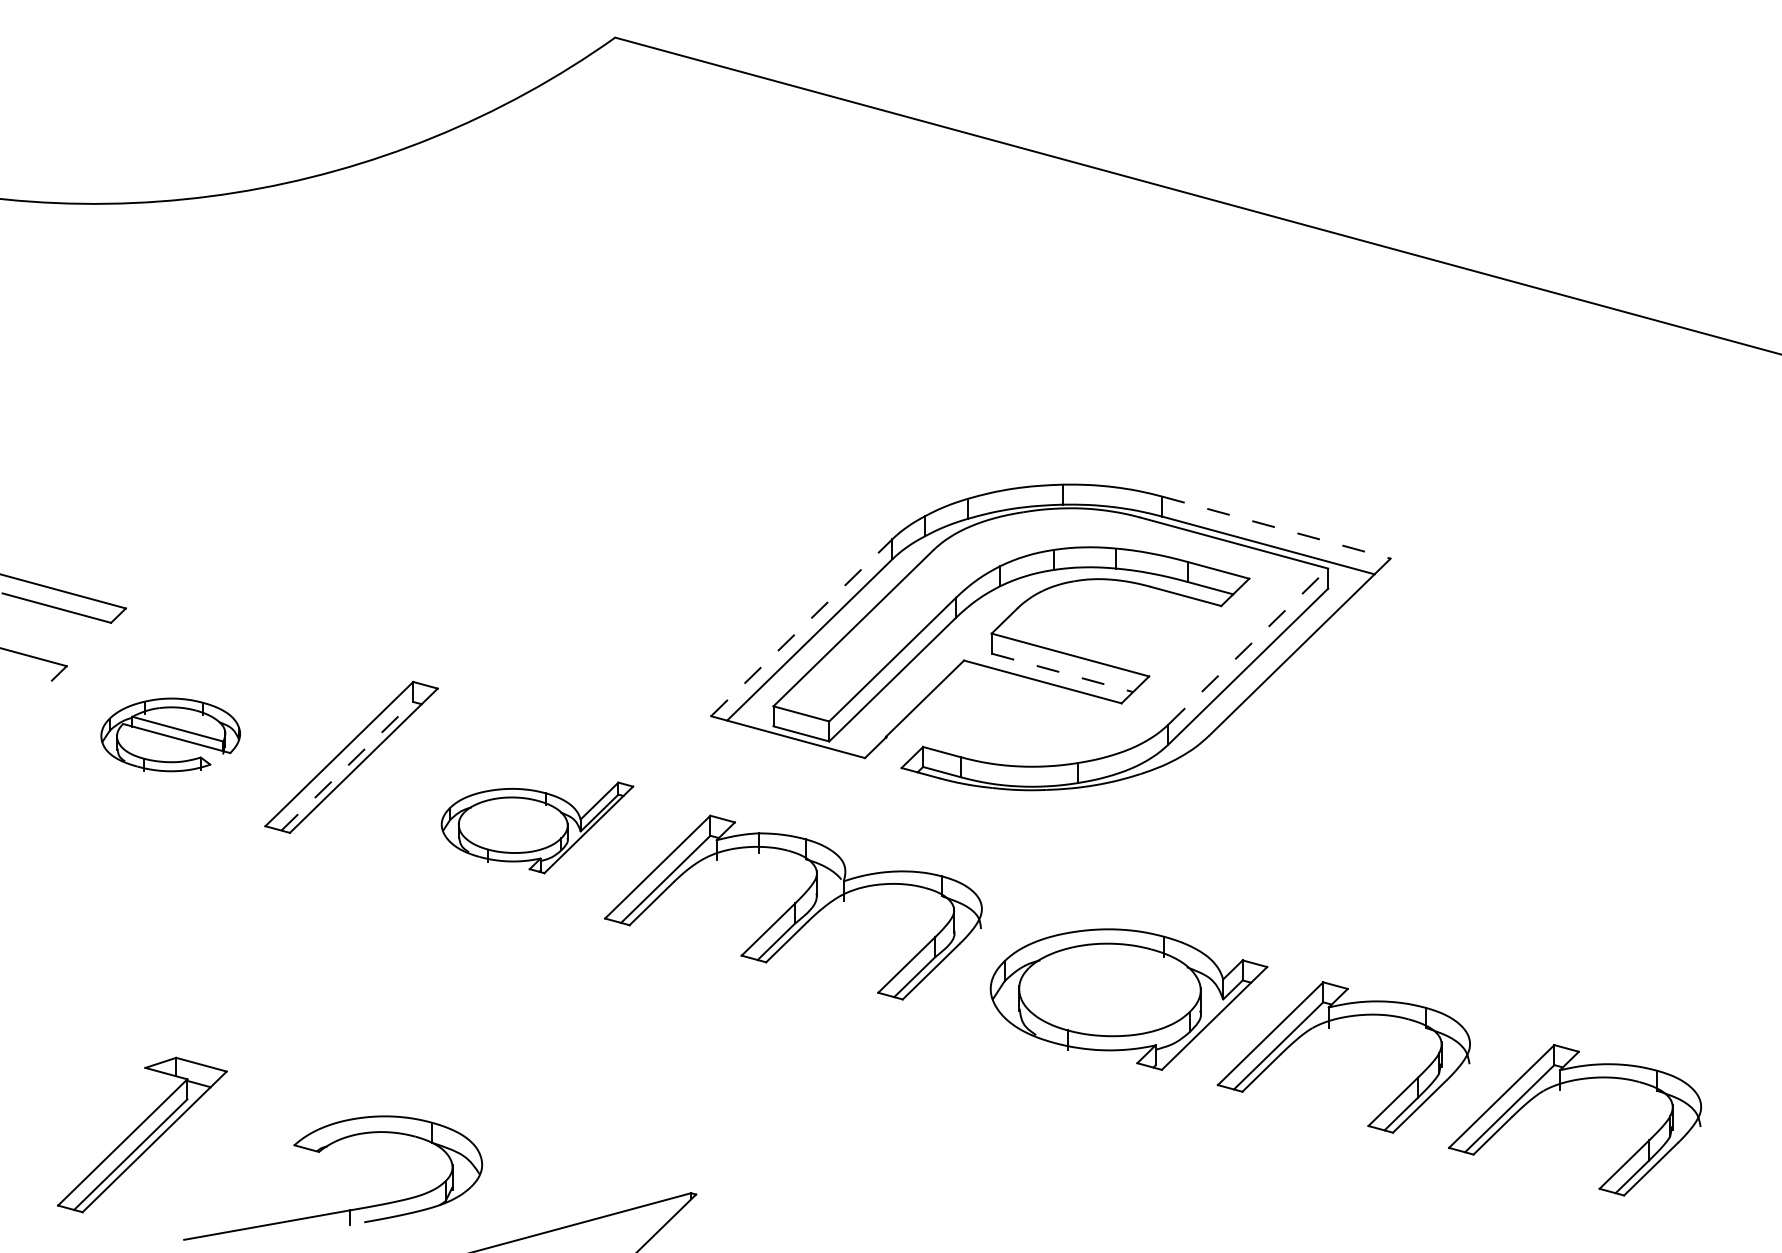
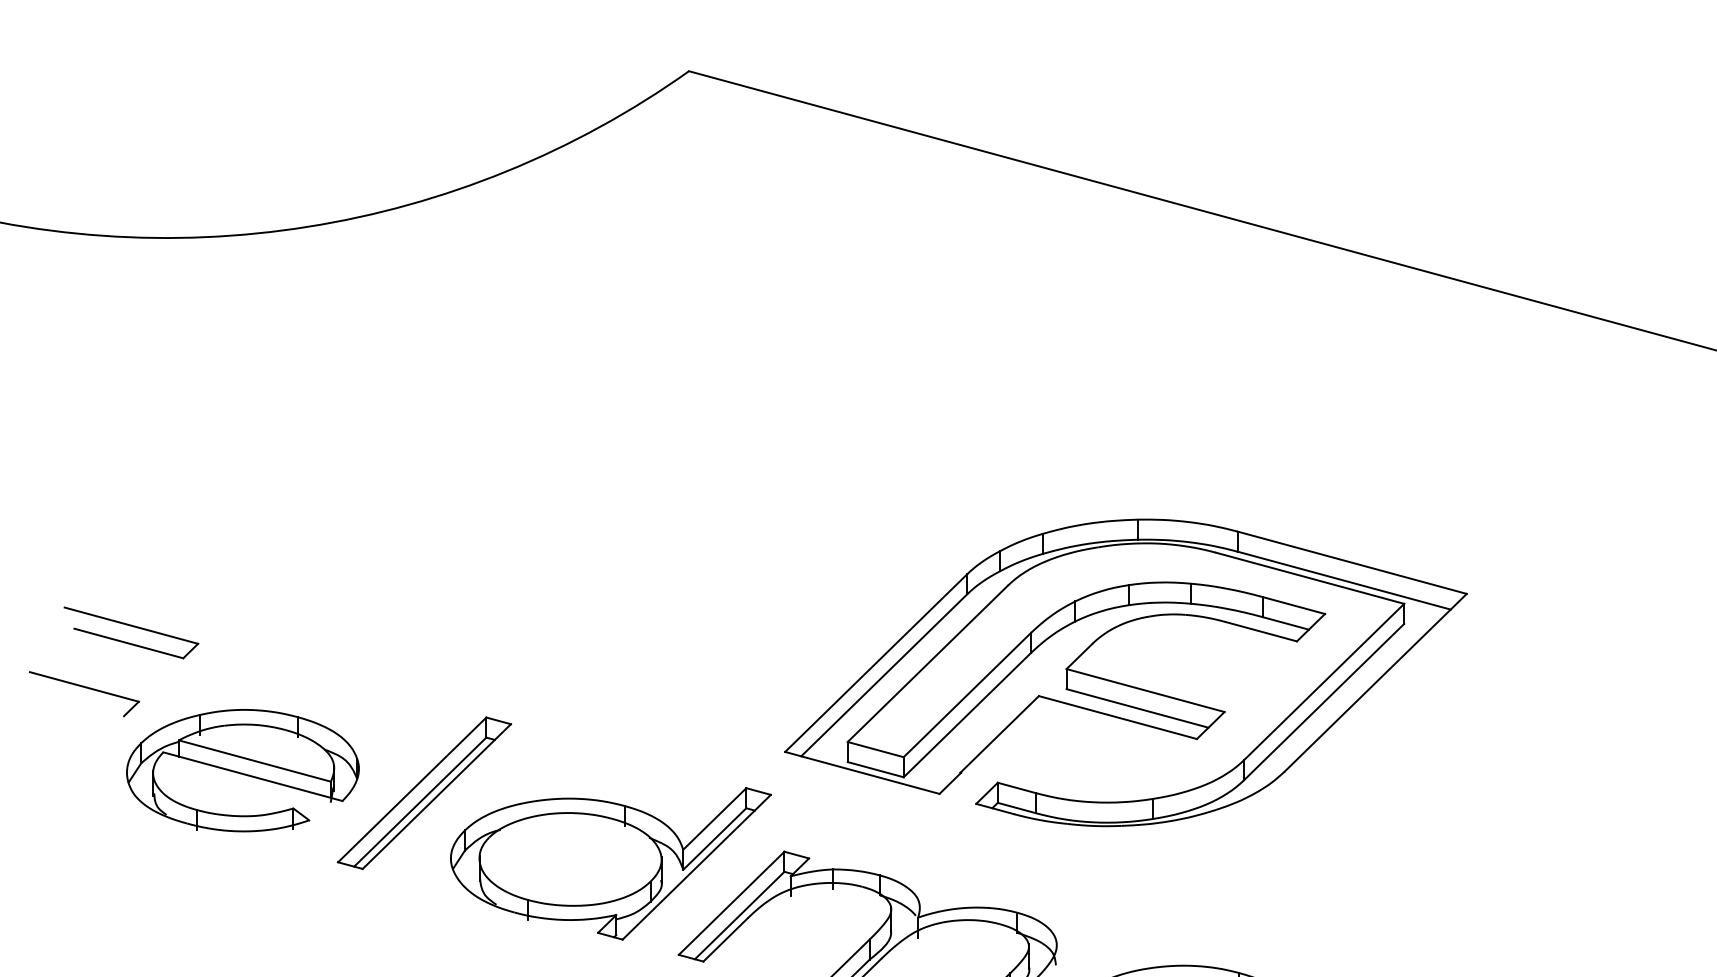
line: (1276, 527) -> (1352, 562), dashed -> solid
line: (801, 627) -> (875, 662), dashed -> solid
line: (1248, 646) -> (1324, 681), dashed -> solid
line: (1062, 672) -> (1137, 708), dashed -> solid
part: (170, 734) -> (242, 770), size x1.67
line: (347, 765) -> (420, 801), dashed -> solid
part: (537, 827) -> (611, 863), size x1.67

